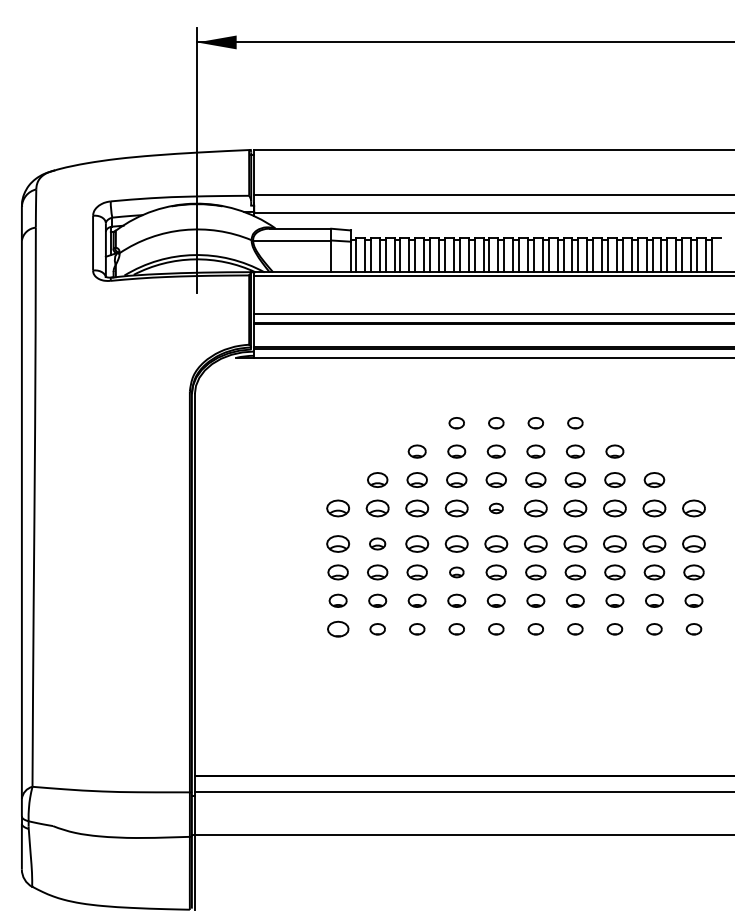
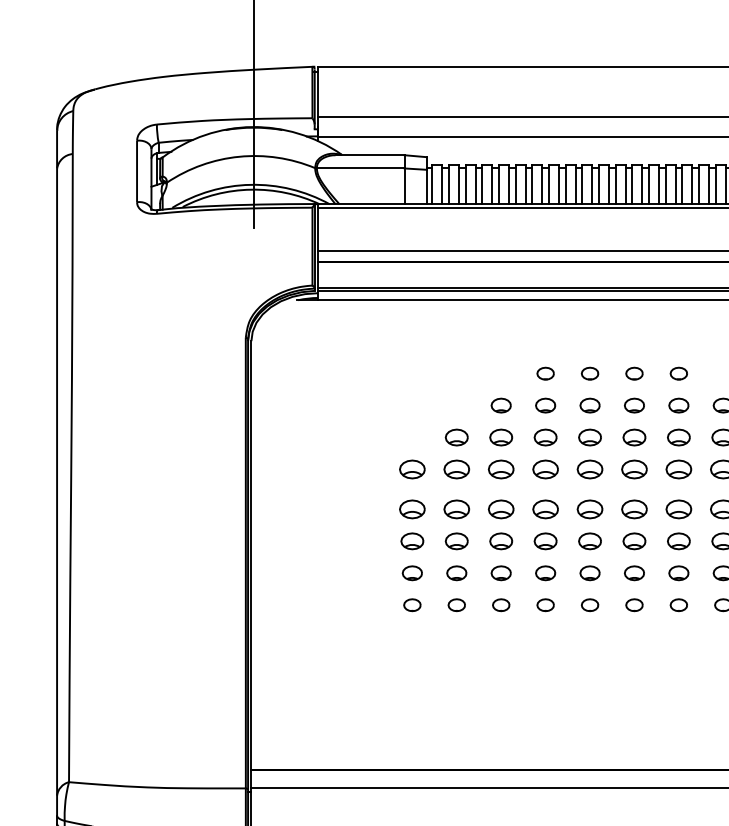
part: (496, 508) -> (590, 469), size x1.67
part: (377, 543) -> (456, 508), size x1.43
part: (456, 572) -> (545, 541), size x1.43
part: (337, 629) -> (411, 605), size x0.71

